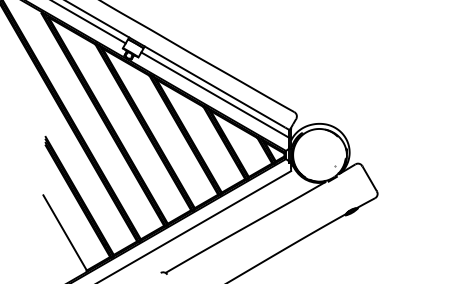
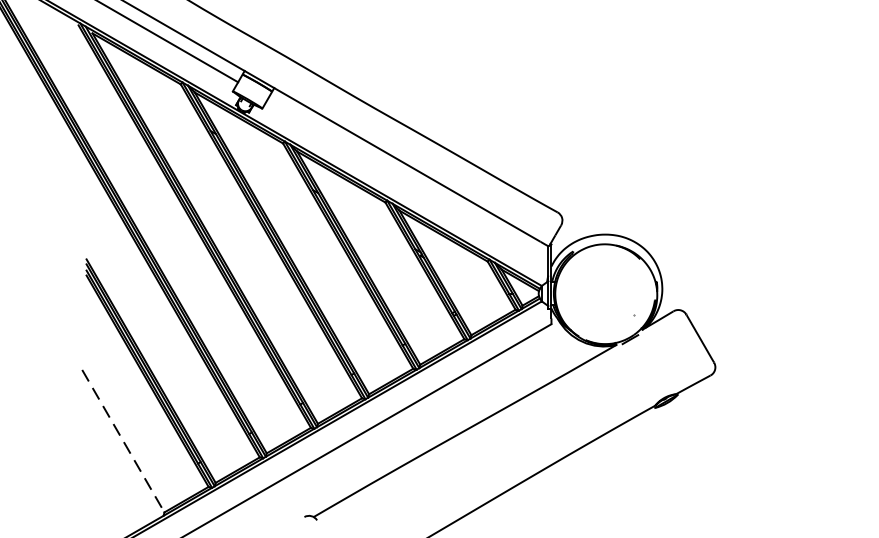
line: (215, 94) -> (408, 179), removed
line: (65, 233) -> (124, 442), solid -> dashed

